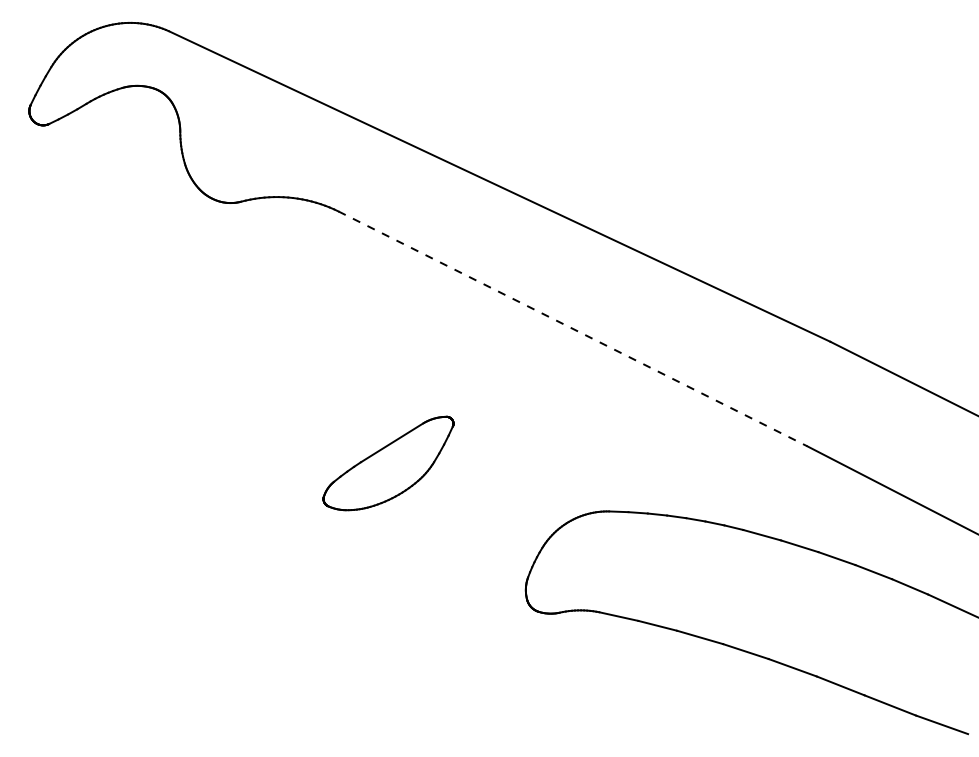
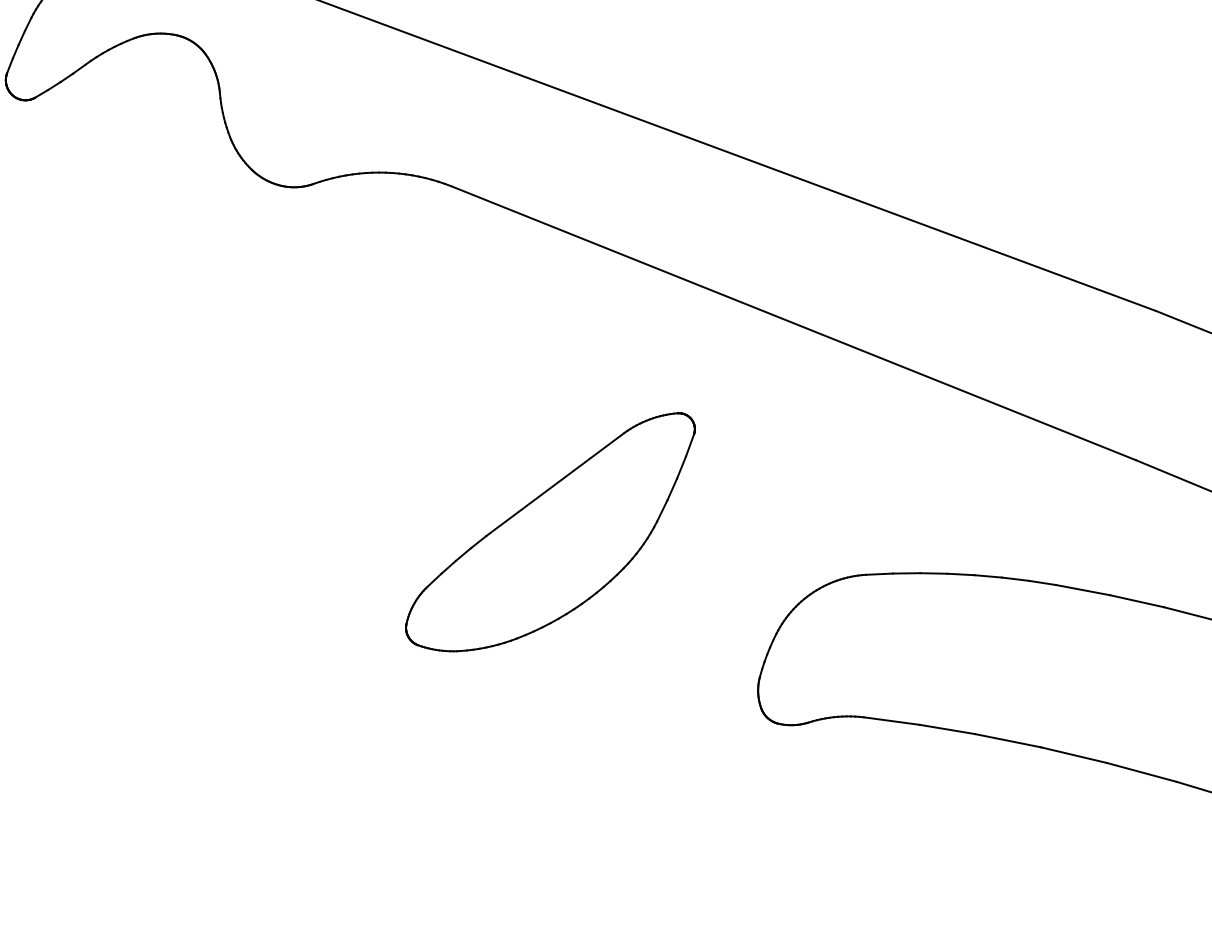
line: (573, 329) -> (794, 323), dashed -> solid
part: (388, 463) -> (550, 533), size x1.67

